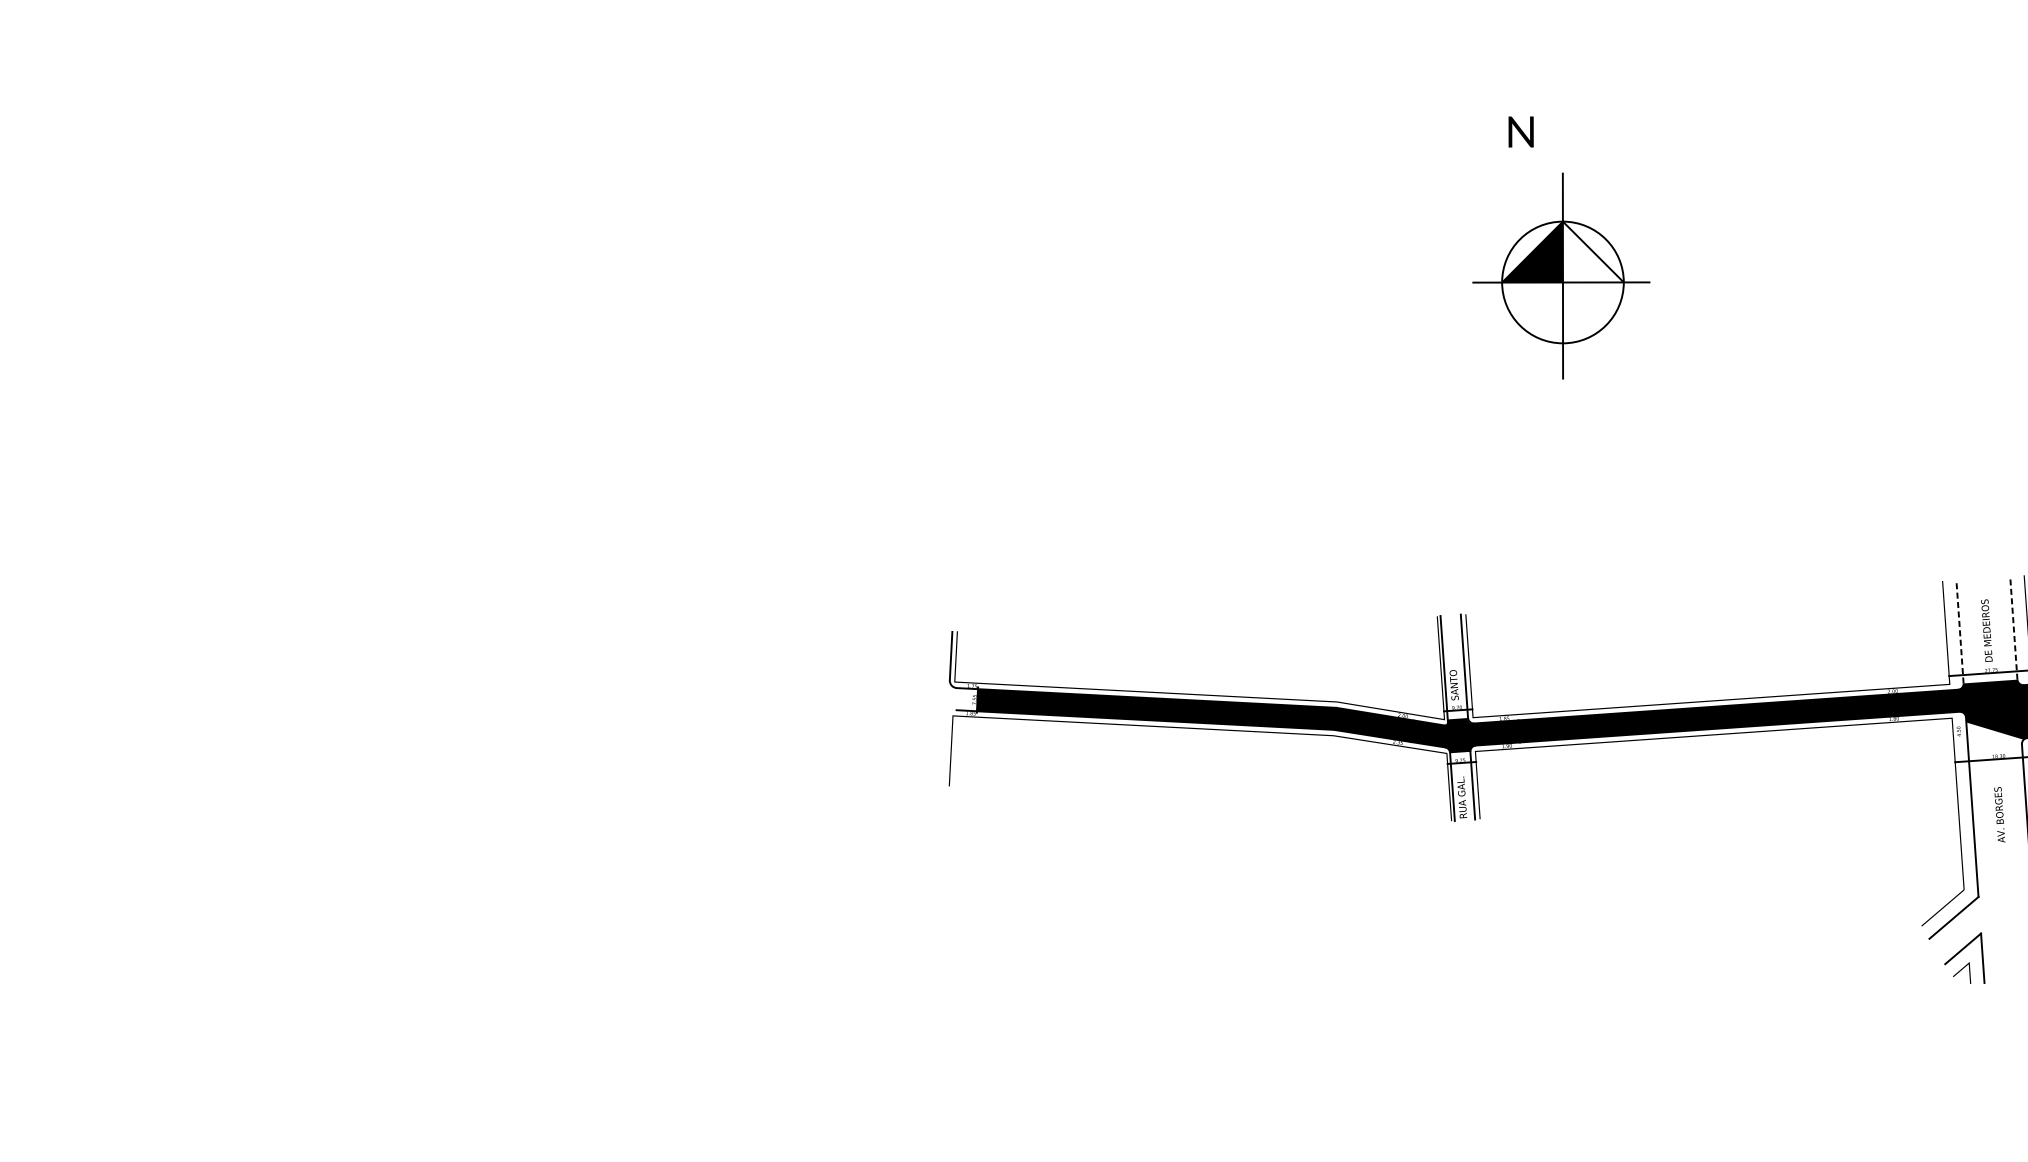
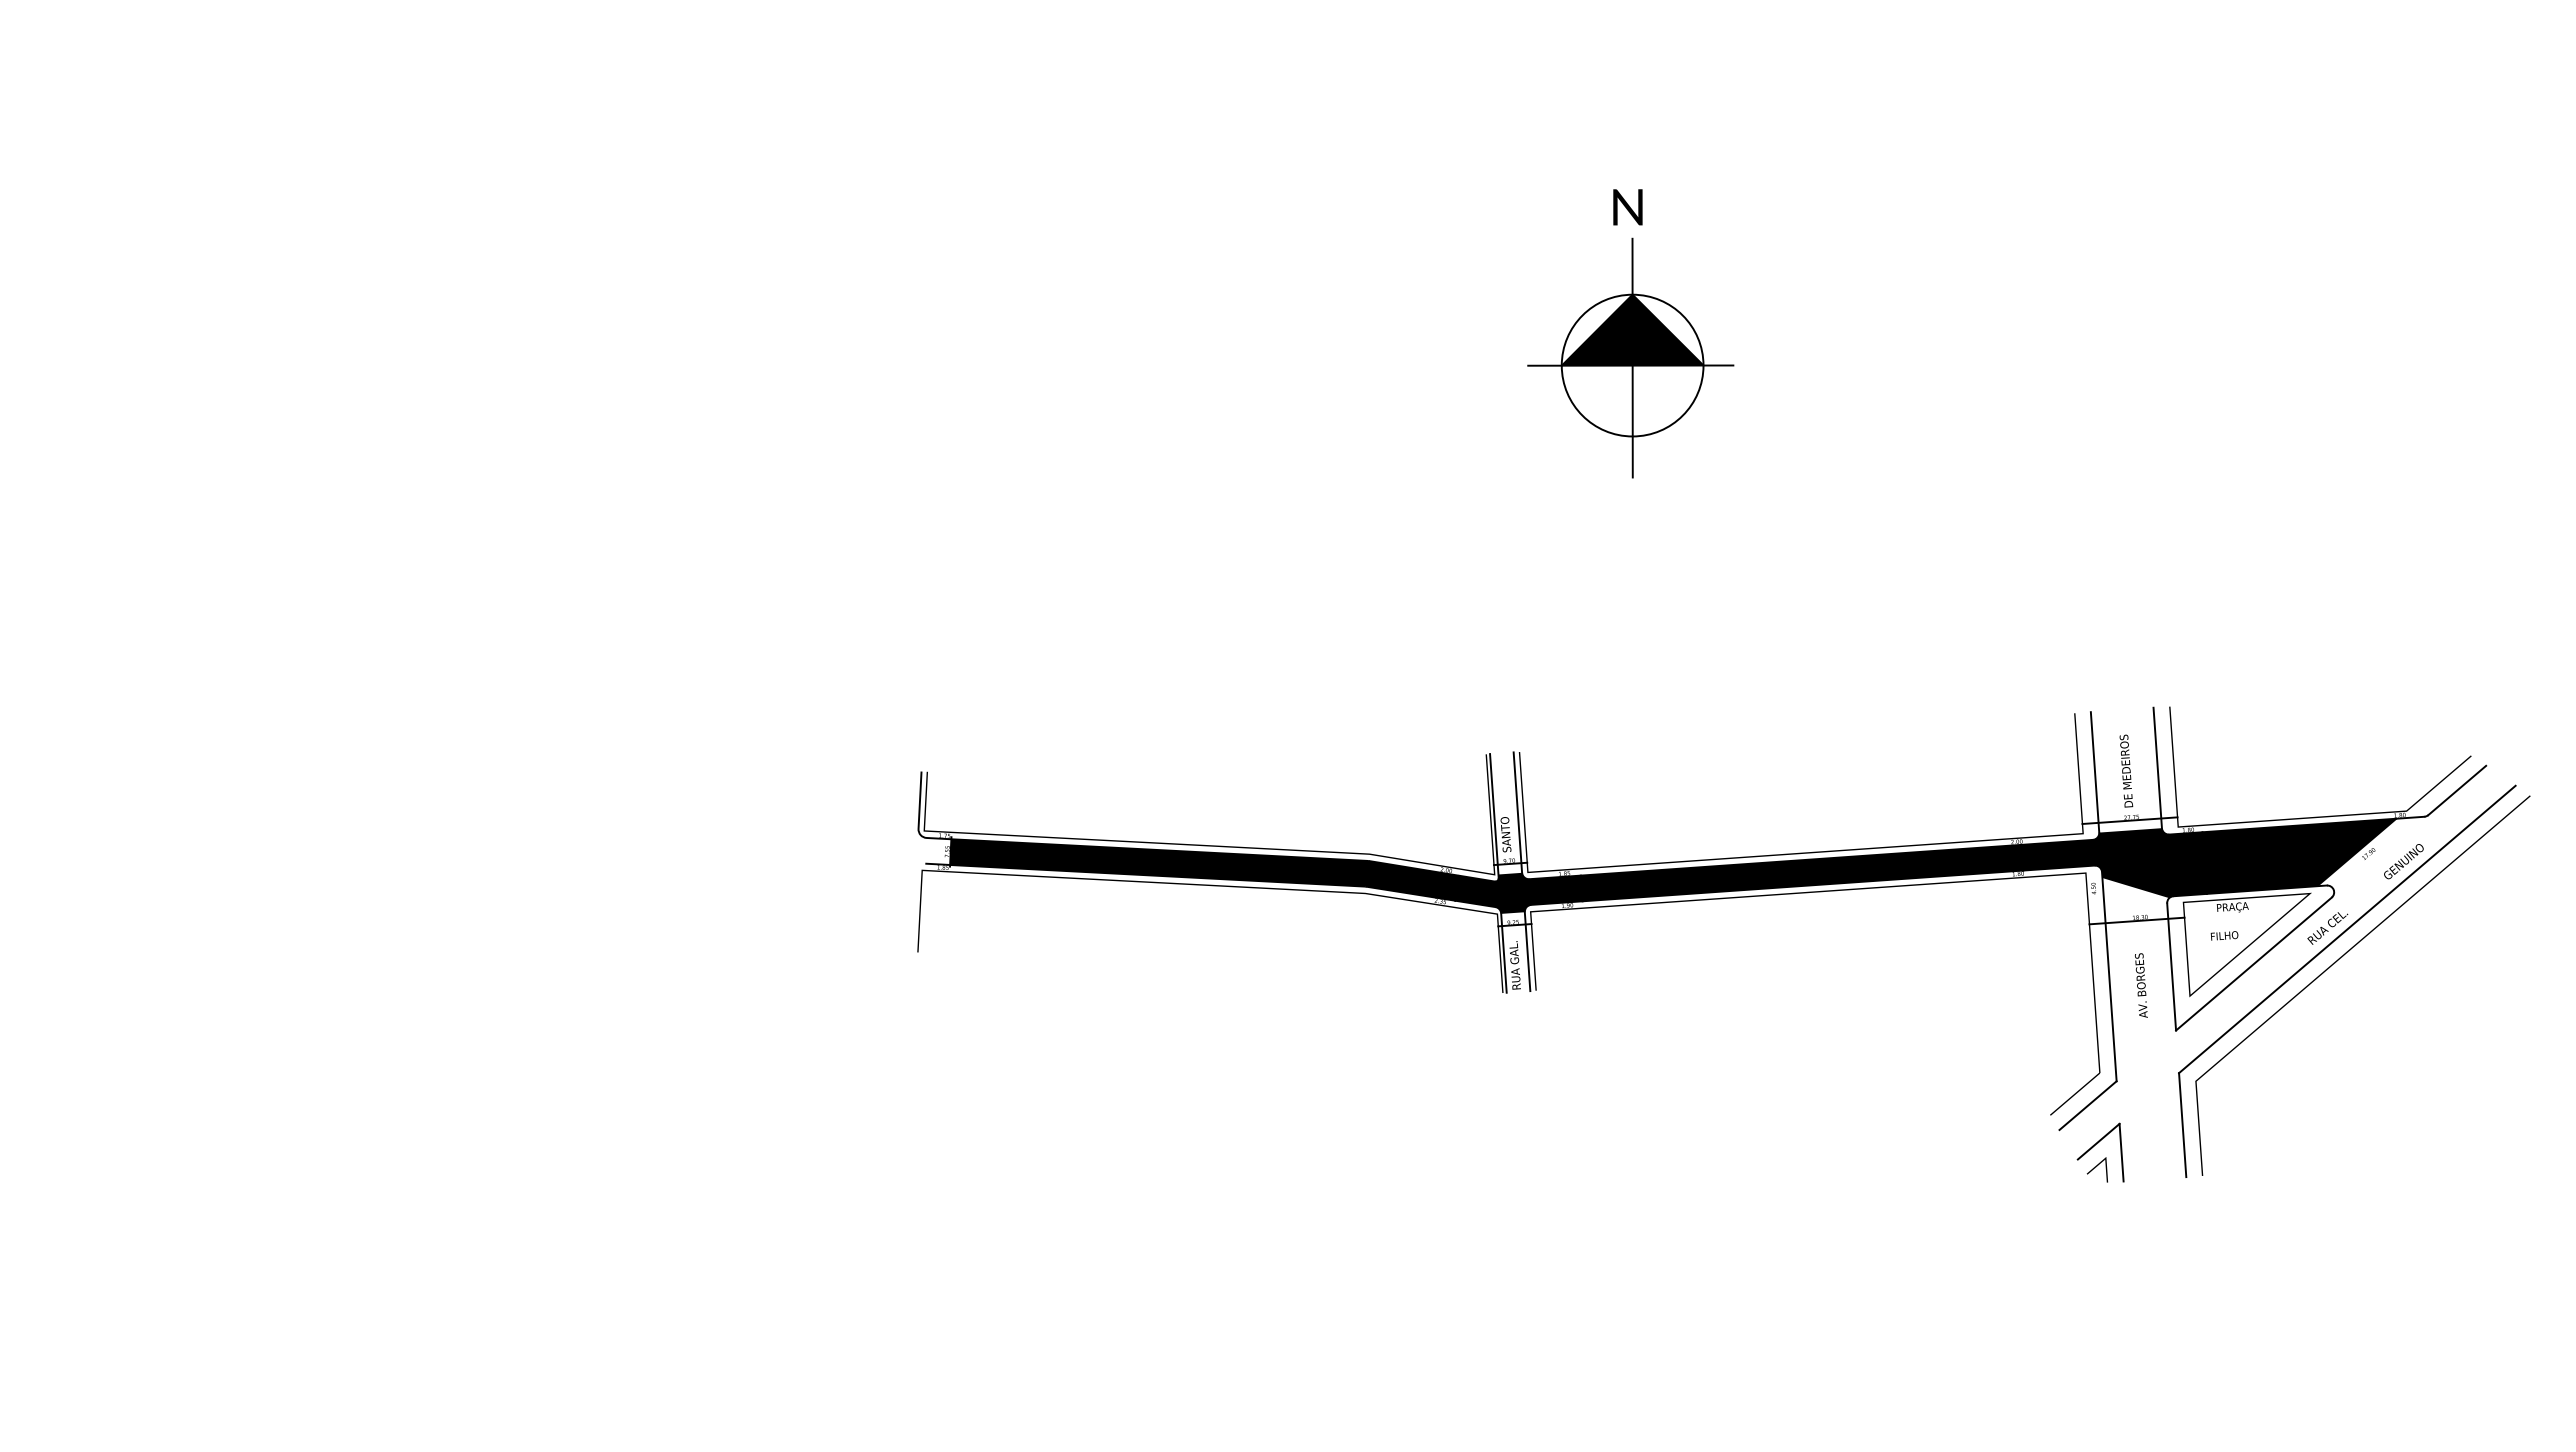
text: (1520, 132) -> (1627, 207), moved
fill: (1592, 251) -> (1667, 329), added
line: (2013, 627) -> (2157, 767), dashed -> solid
line: (1960, 631) -> (2095, 771), dashed -> solid

